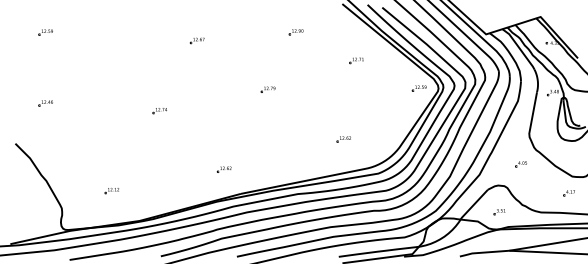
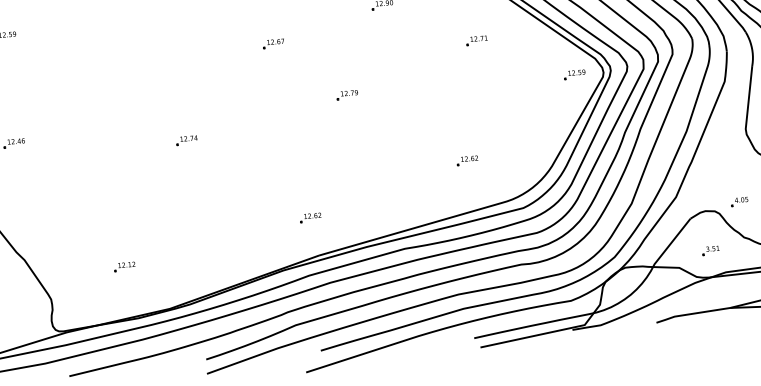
part: (196, 40) -> (272, 43), moved
part: (520, 164) -> (738, 202), moved
part: (223, 169) -> (309, 217), moved

